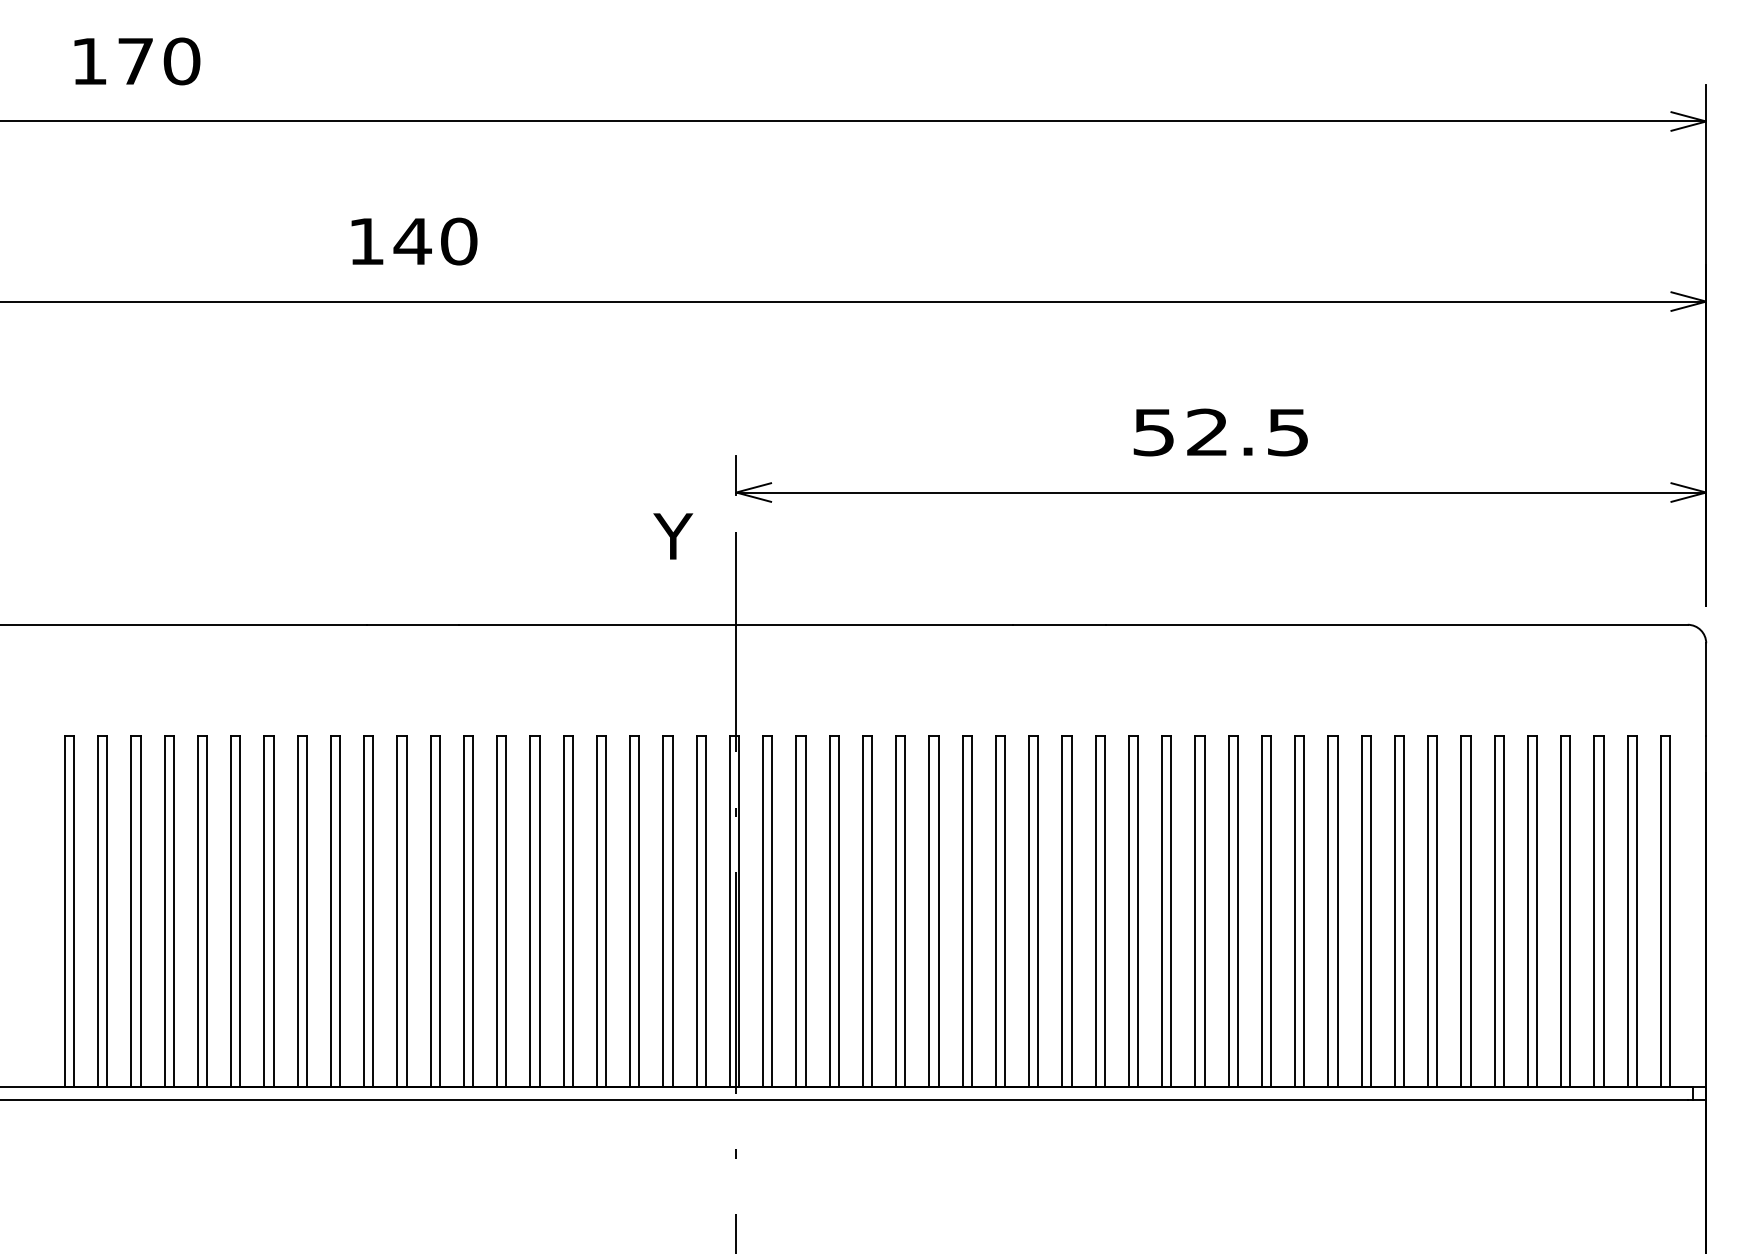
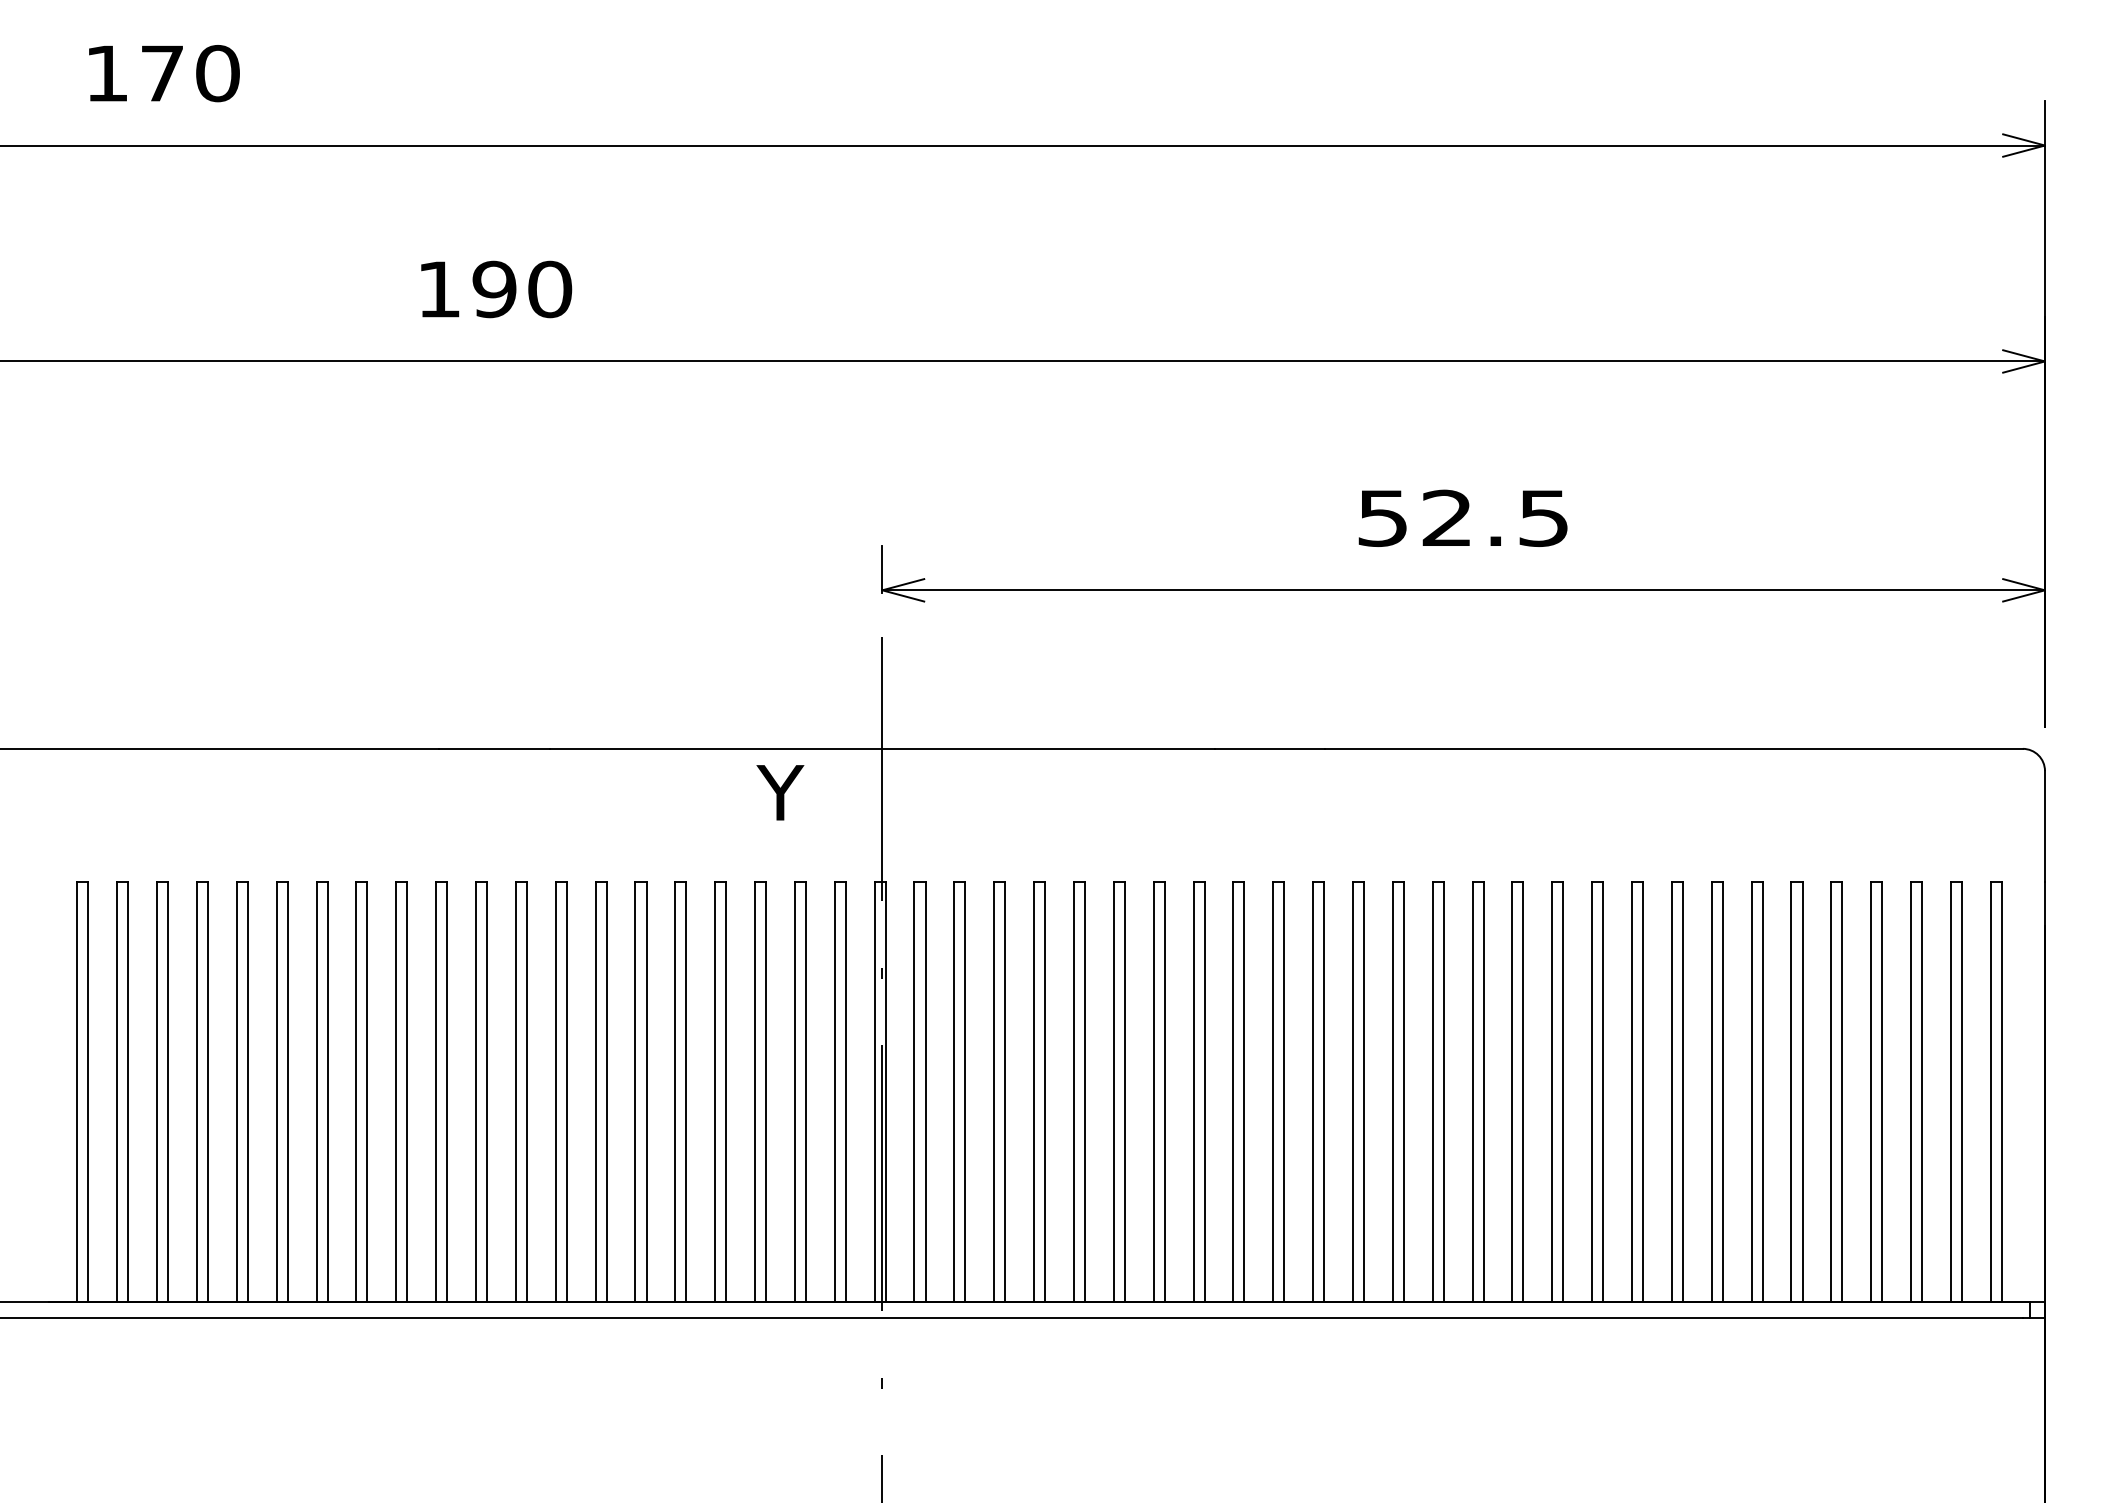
text: (412, 241) -> (494, 289), 140 -> 190
text: (673, 536) -> (780, 792), moved

